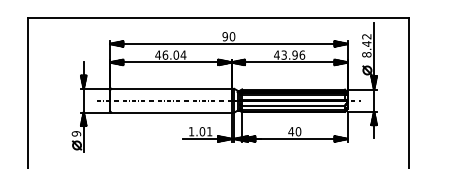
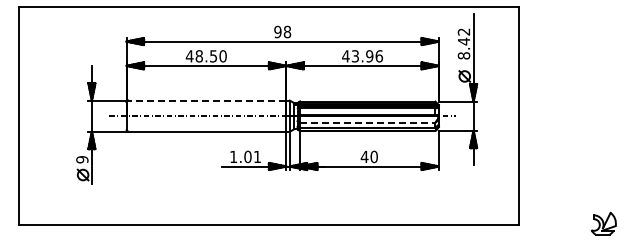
text: (232, 36) -> (287, 31), 90 -> 98
text: (173, 55) -> (210, 56), 46.04 -> 48.50
line: (170, 88) -> (206, 100), solid -> dashed
line: (293, 105) -> (367, 122), solid -> dashed

